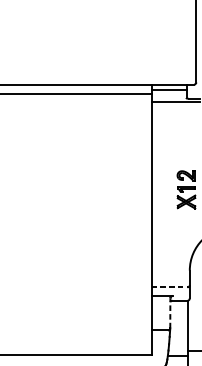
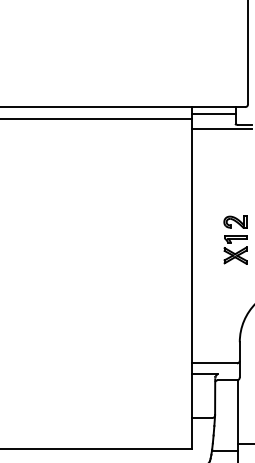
line: (169, 287) -> (214, 363), dashed -> solid
line: (170, 313) -> (215, 396), dashed -> solid

